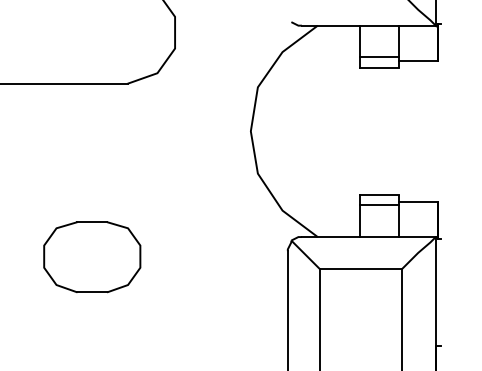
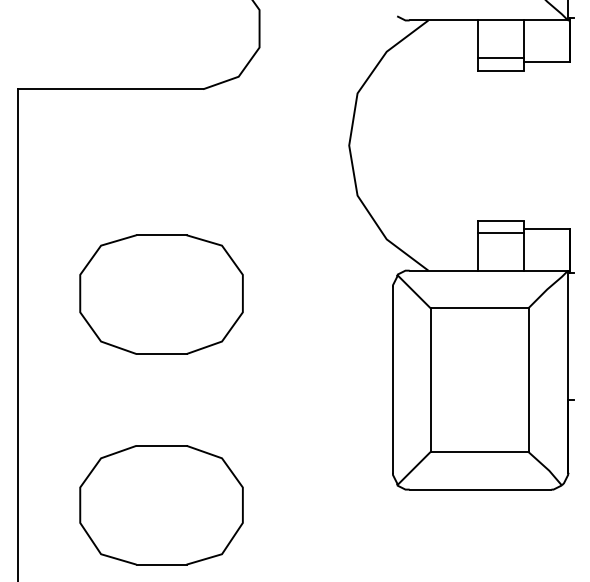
part: (92, 257) -> (161, 294), size x1.43

